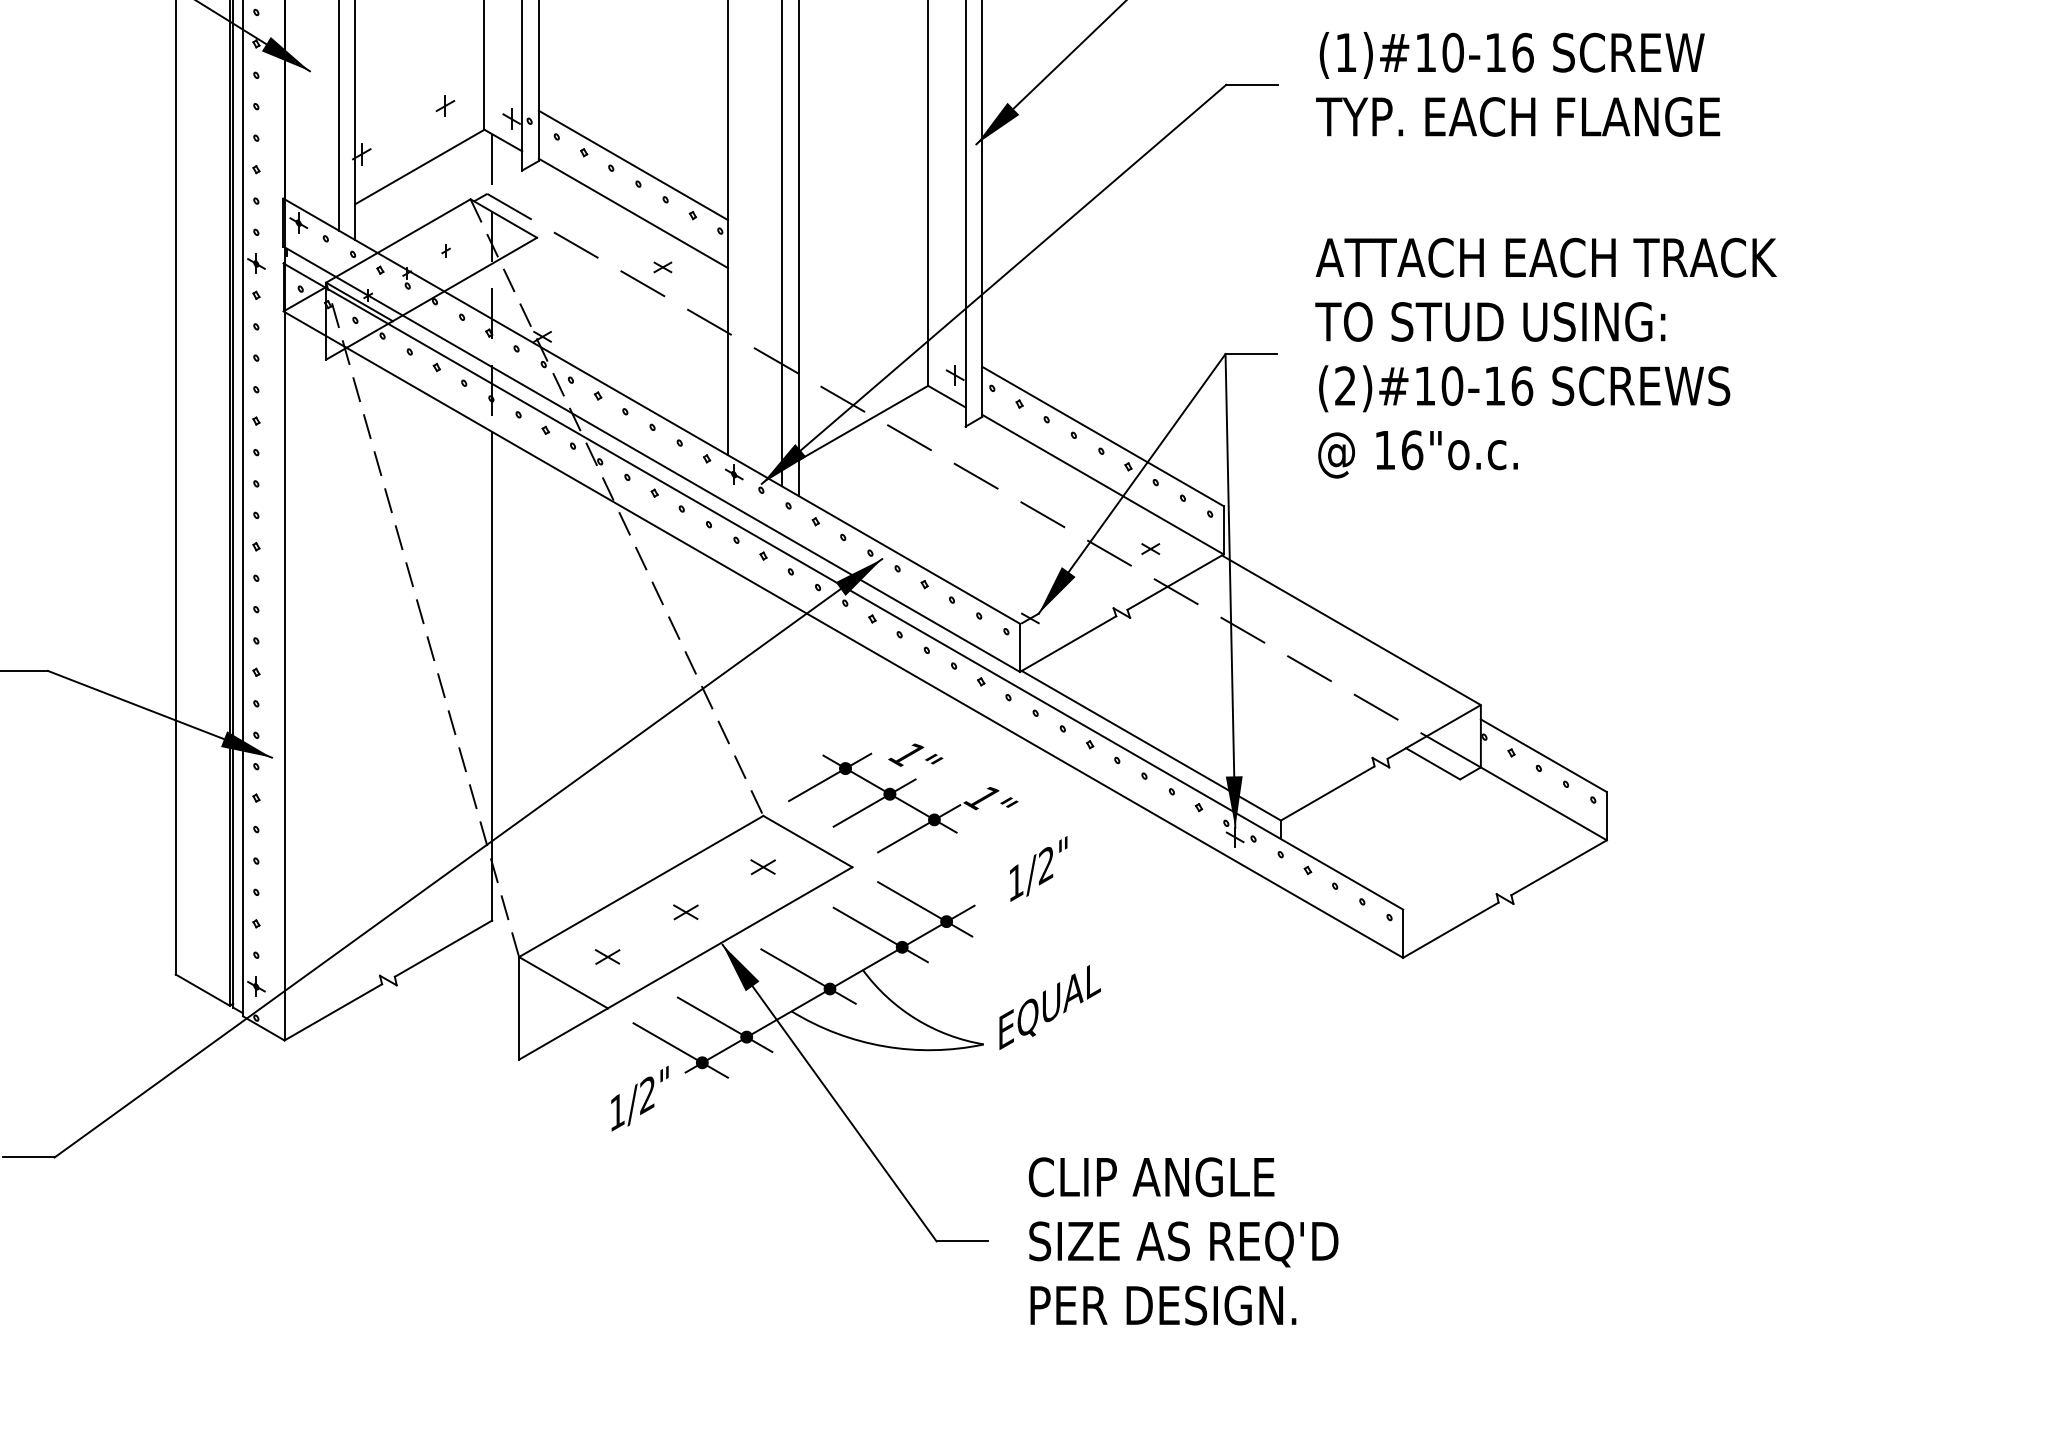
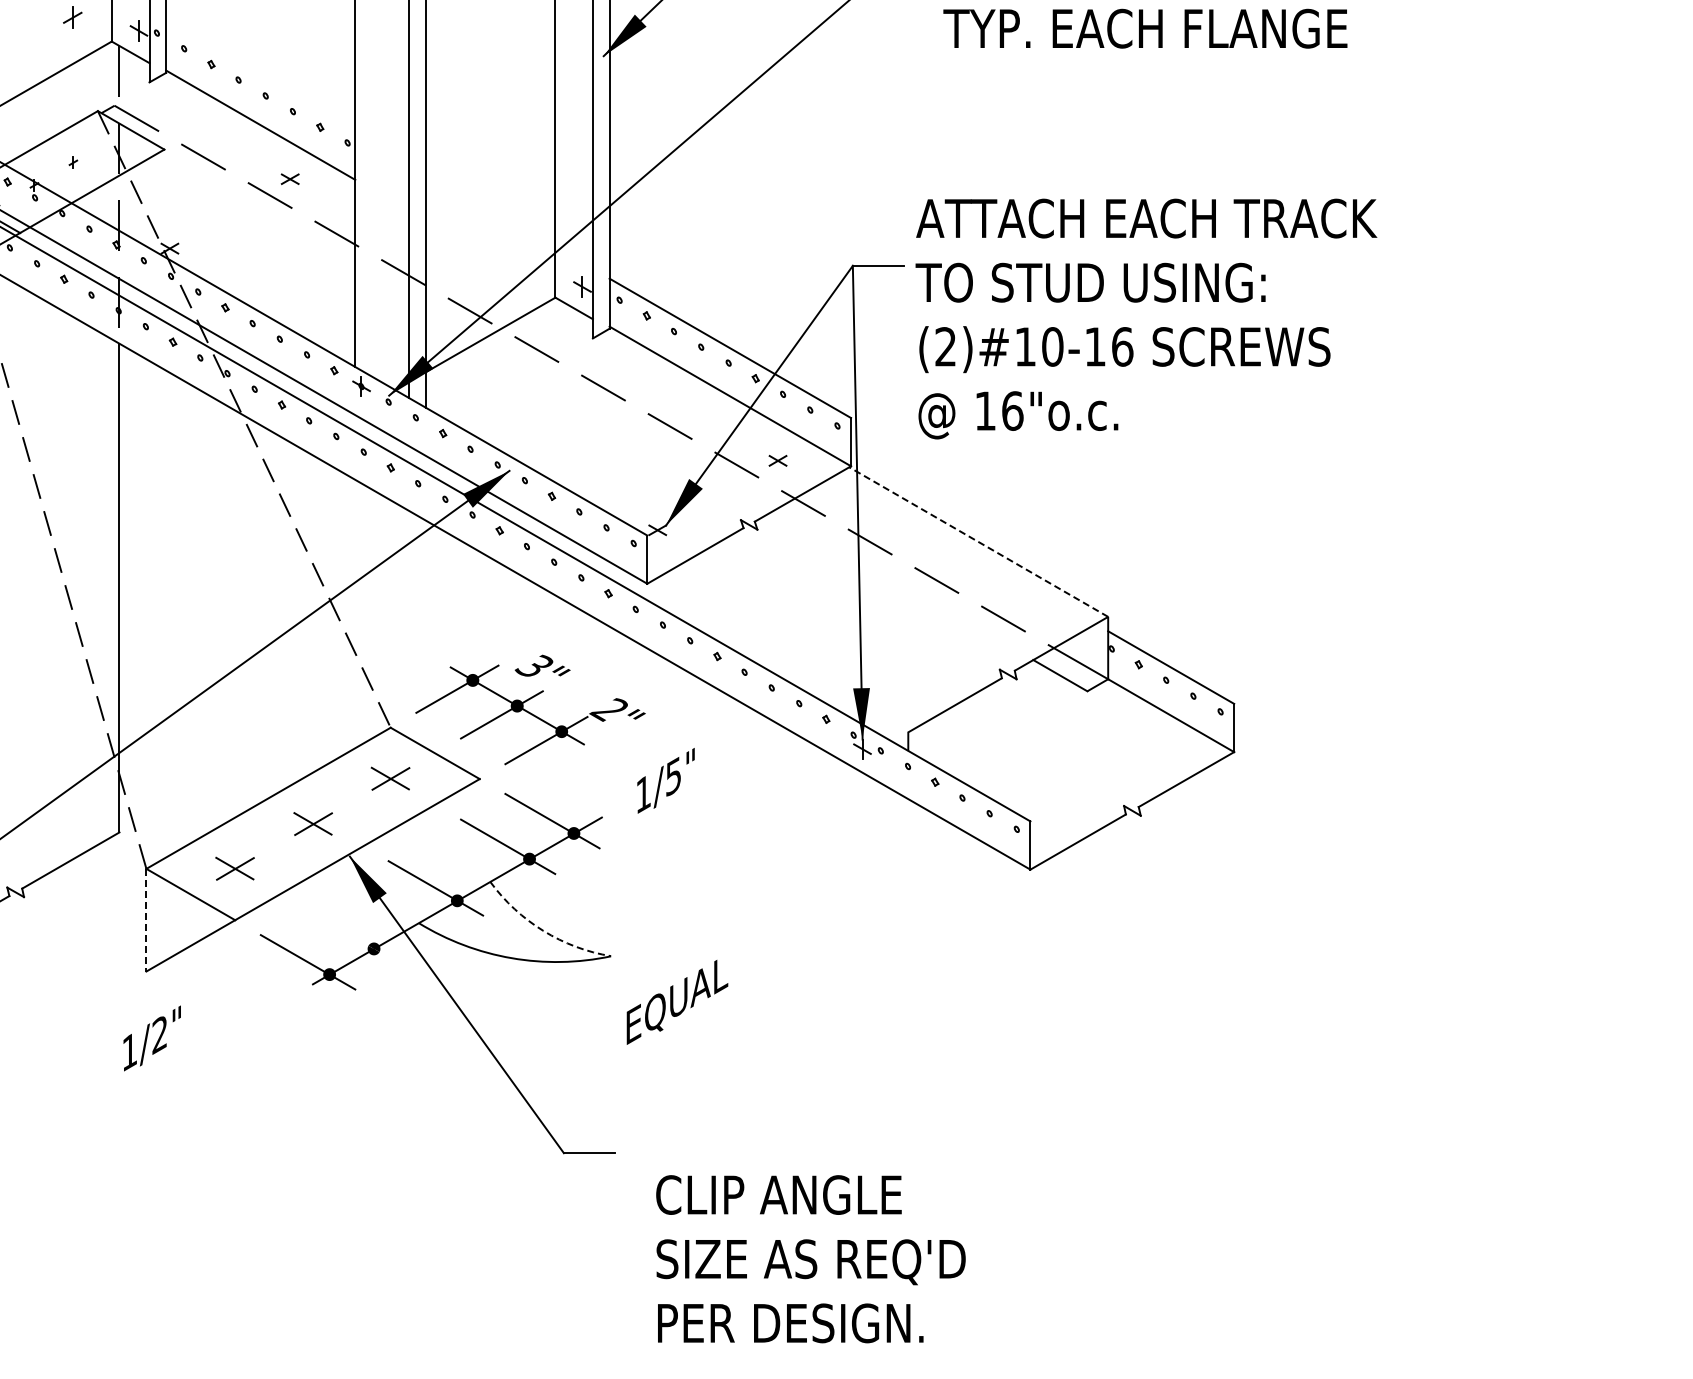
line: (632, 165) -> (259, 77), removed
text: (1545, 357) -> (1145, 318), moved
line: (1351, 630) -> (978, 542), solid -> dashed
line: (1150, 745) -> (777, 657), removed
text: (906, 754) -> (533, 666), 1" -> 3"
text: (981, 798) -> (608, 710), 1" -> 2"
text: (1045, 865) -> (672, 777), 1/2" -> 1/5"
part: (762, 867) -> (389, 779), size x1.6
part: (685, 912) -> (312, 824), size x1.6
part: (607, 956) -> (234, 868), size x1.6
text: (1049, 1007) -> (676, 1002), moved
line: (519, 1008) -> (146, 920), solid -> dashed
arc: (916, 1019) -> (543, 931), solid -> dashed
line: (724, 1024) -> (351, 936), removed
text: (639, 1098) -> (151, 1038), moved
text: (1183, 1241) -> (810, 1259), moved

